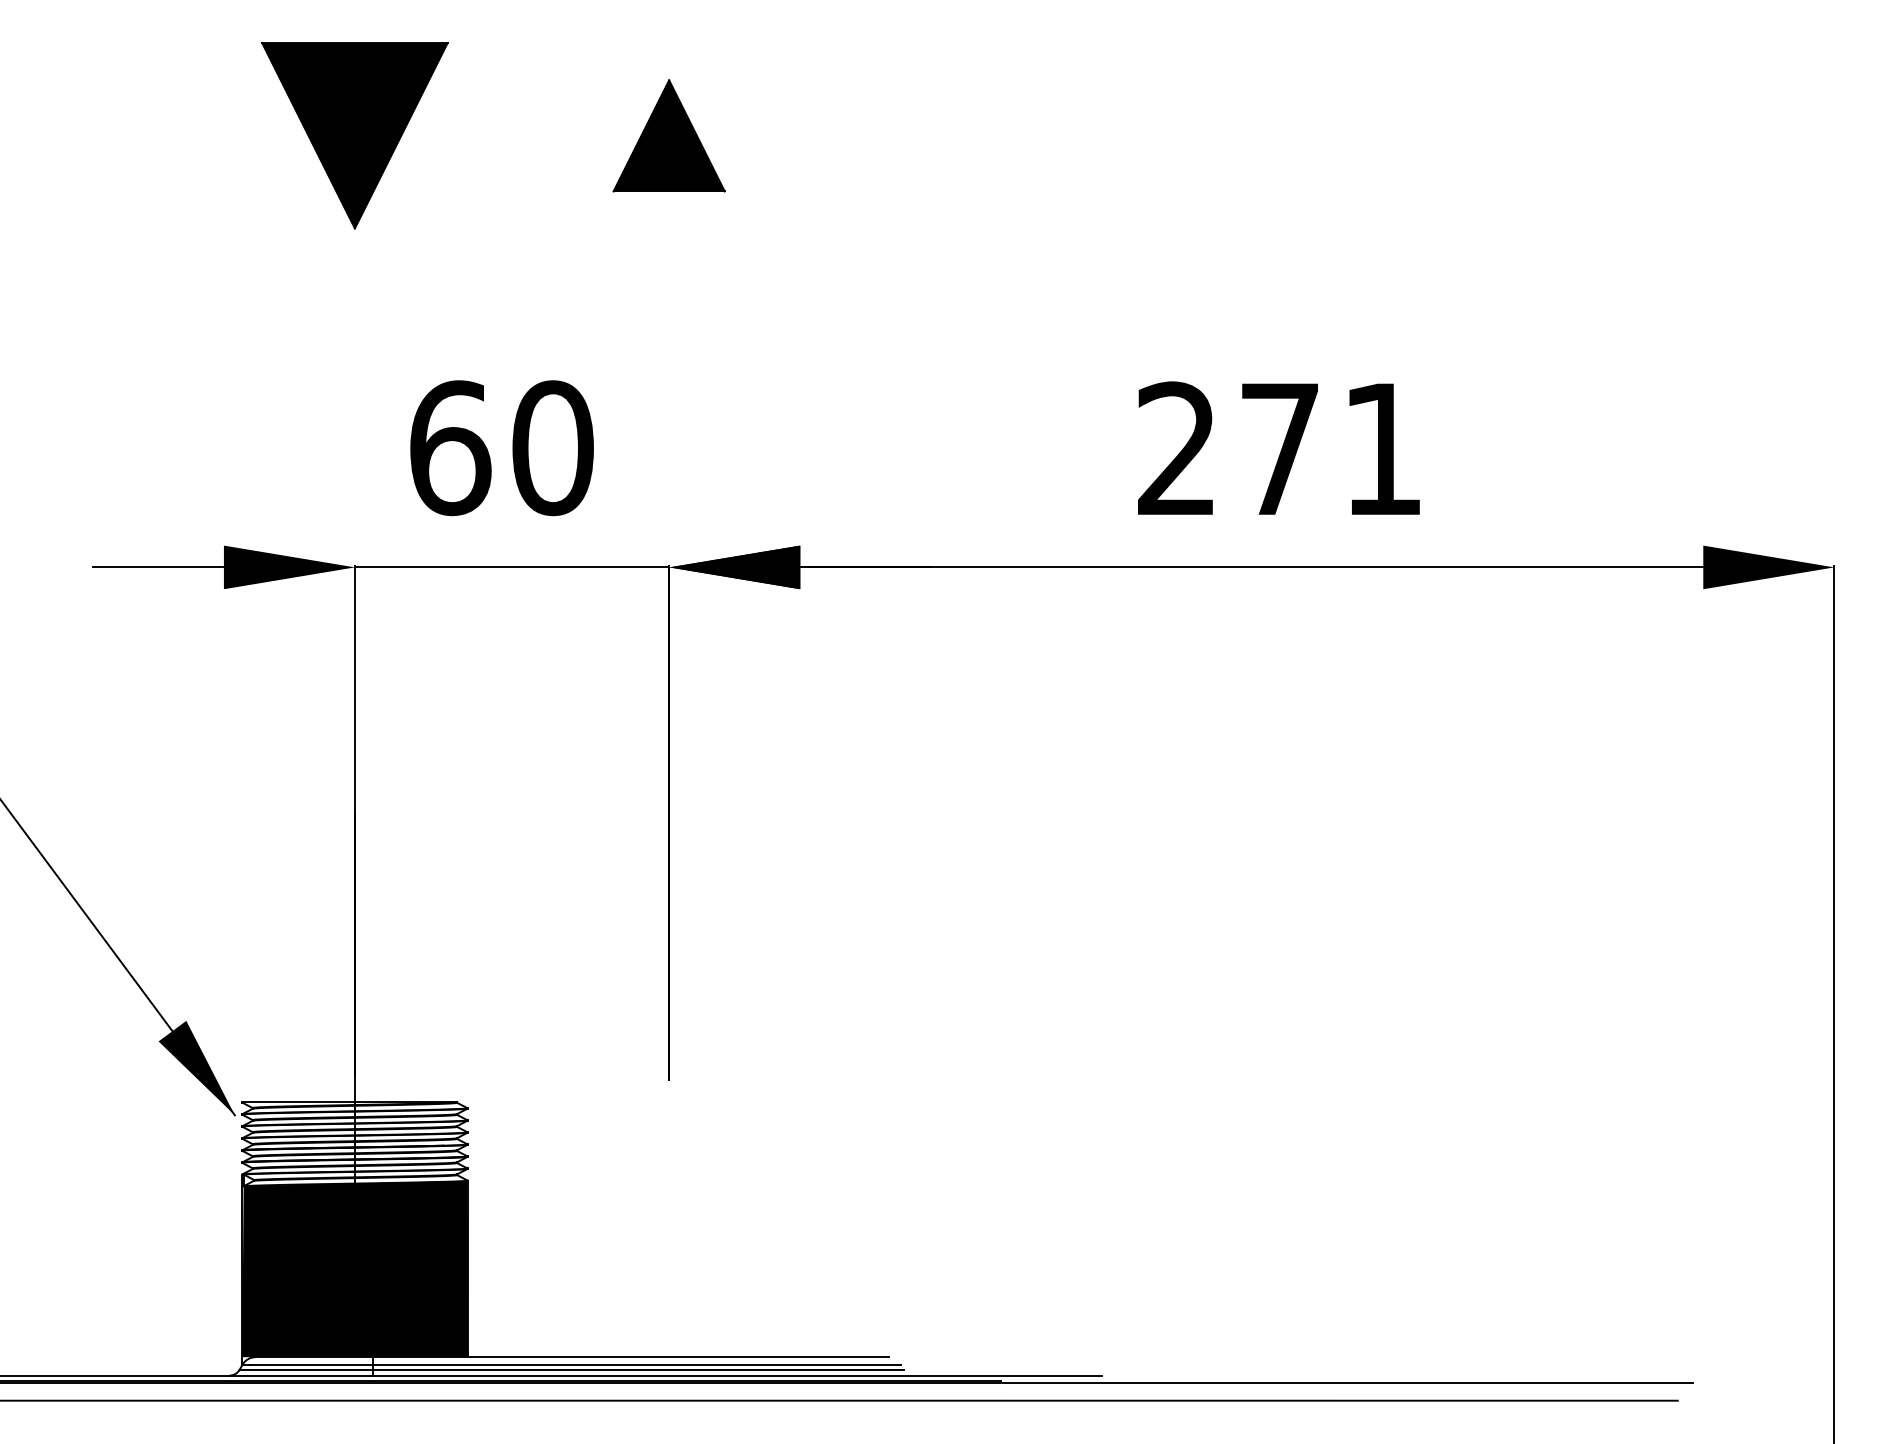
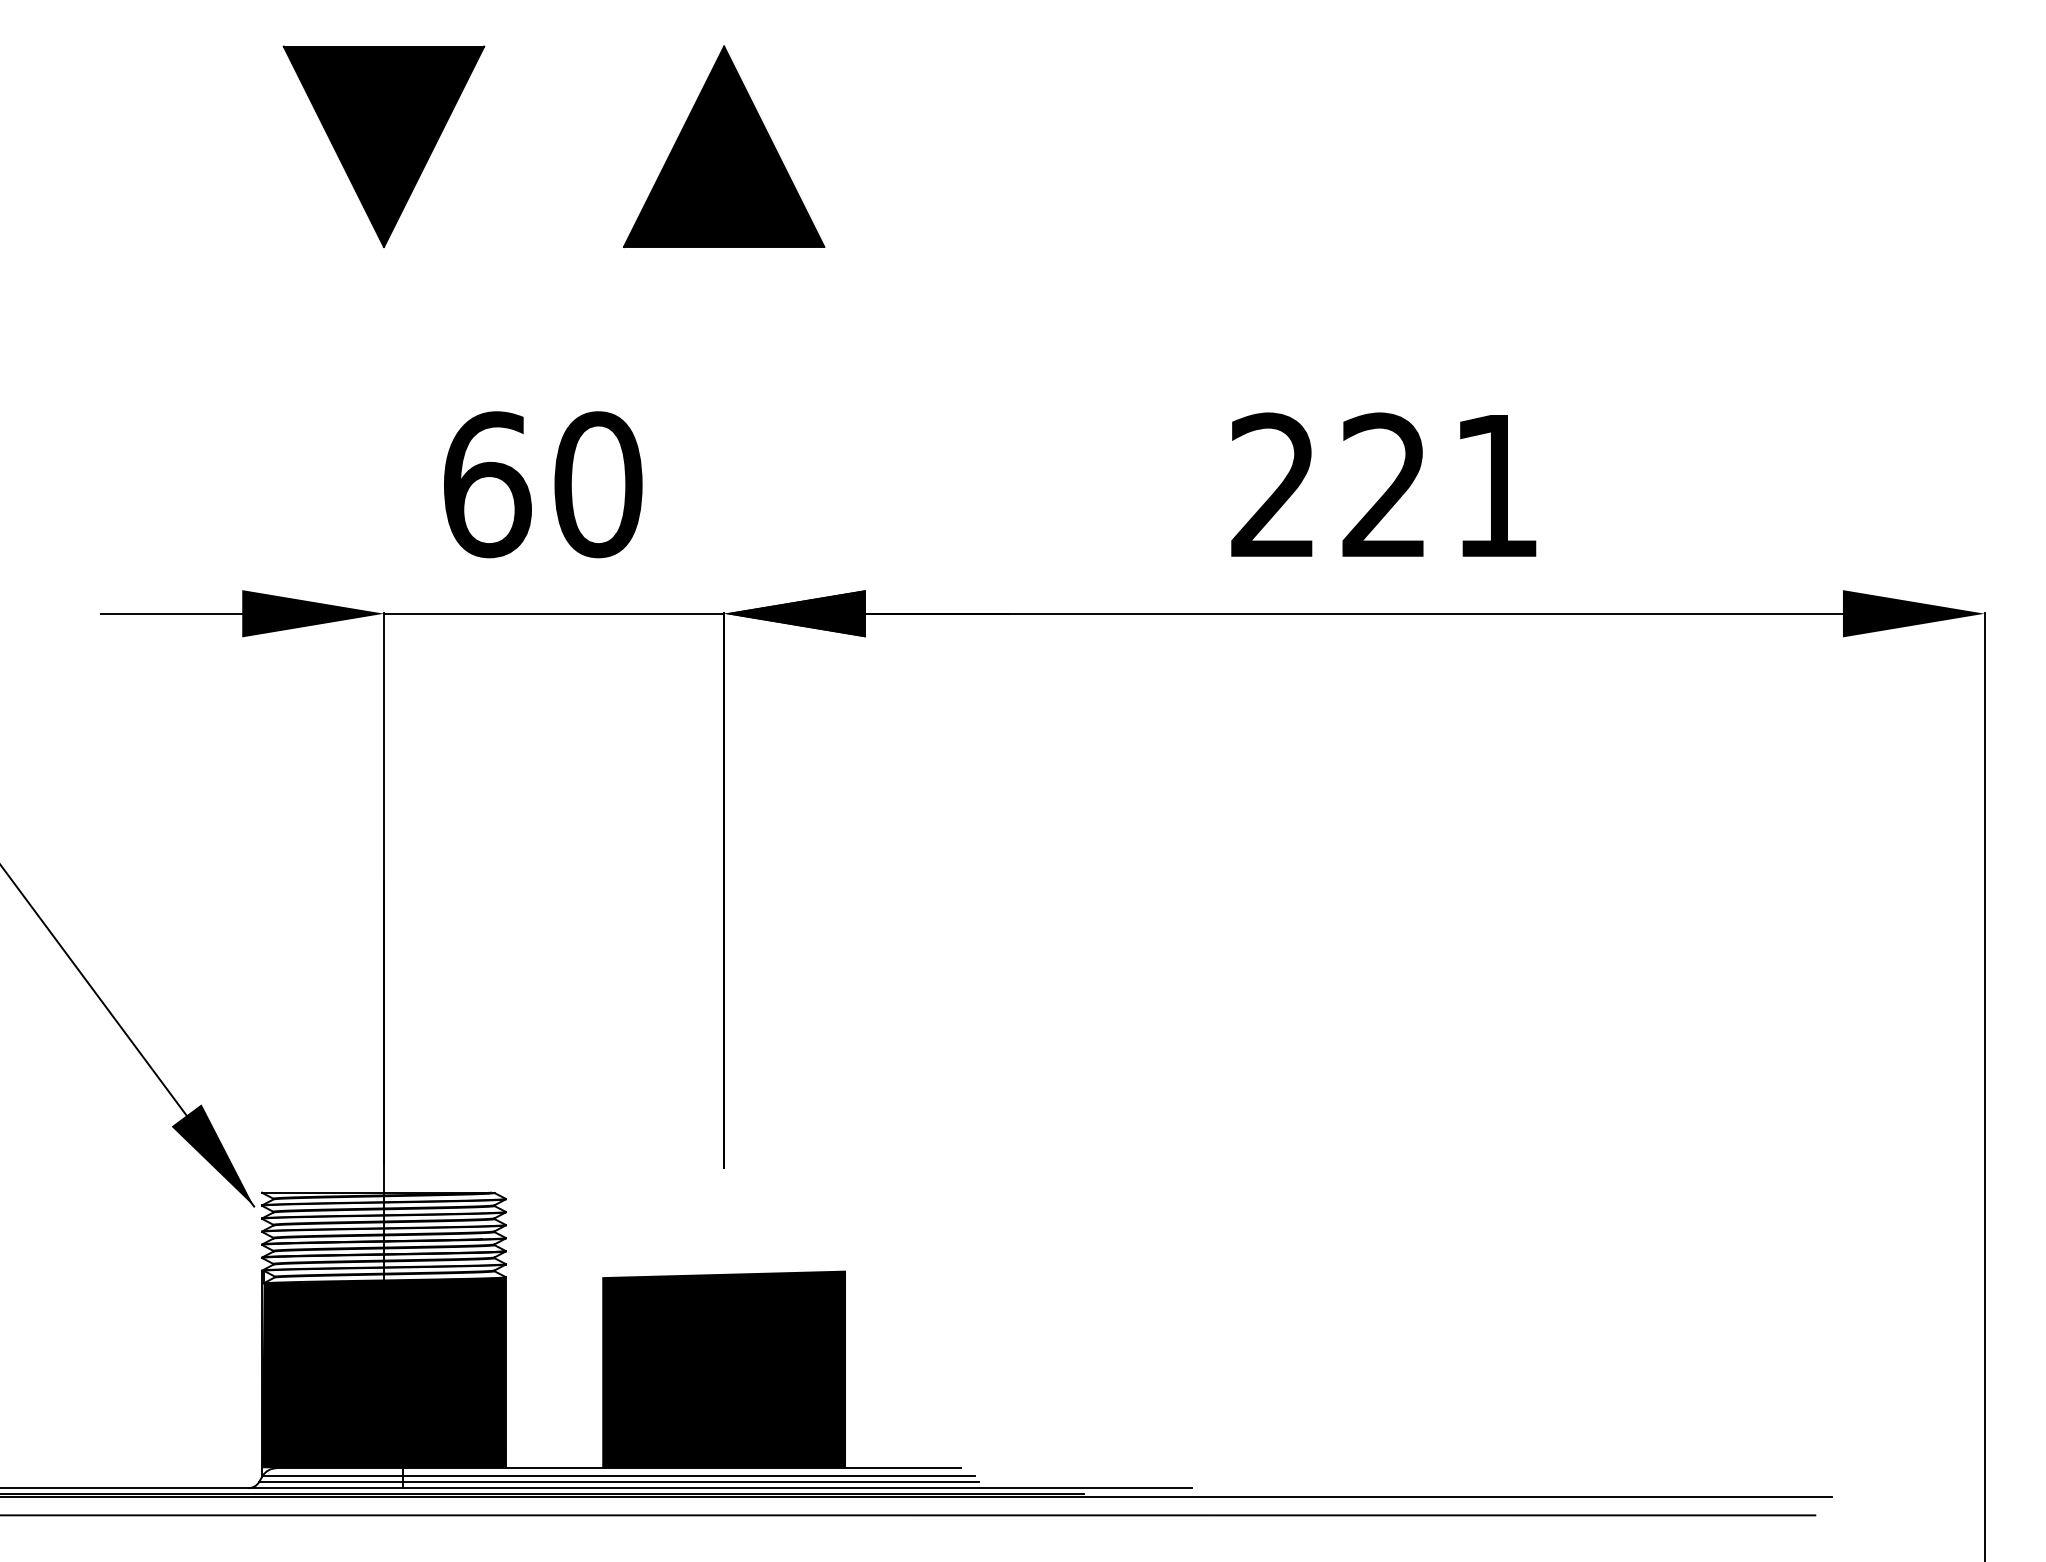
part: (668, 135) -> (723, 146), size x1.67
text: (1278, 447) -> (1383, 483), 271 -> 221
fill: (668, 1265) -> (723, 1369), added

